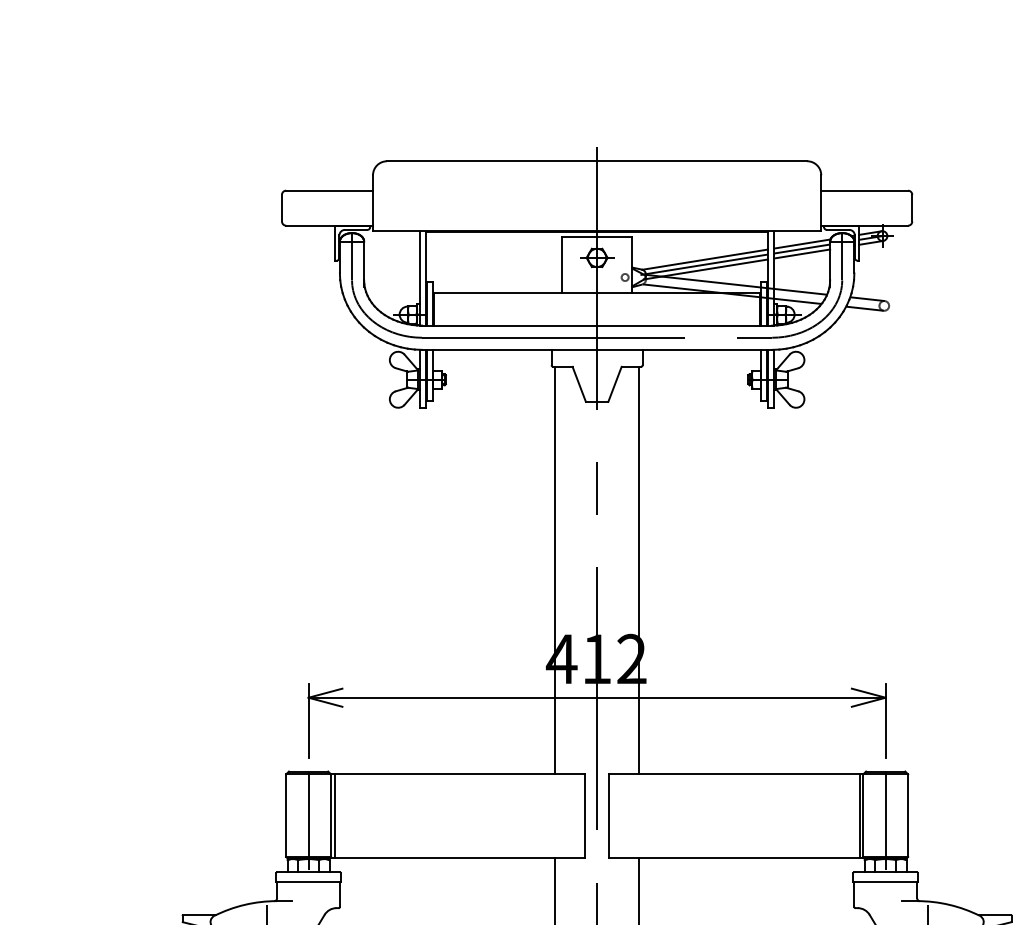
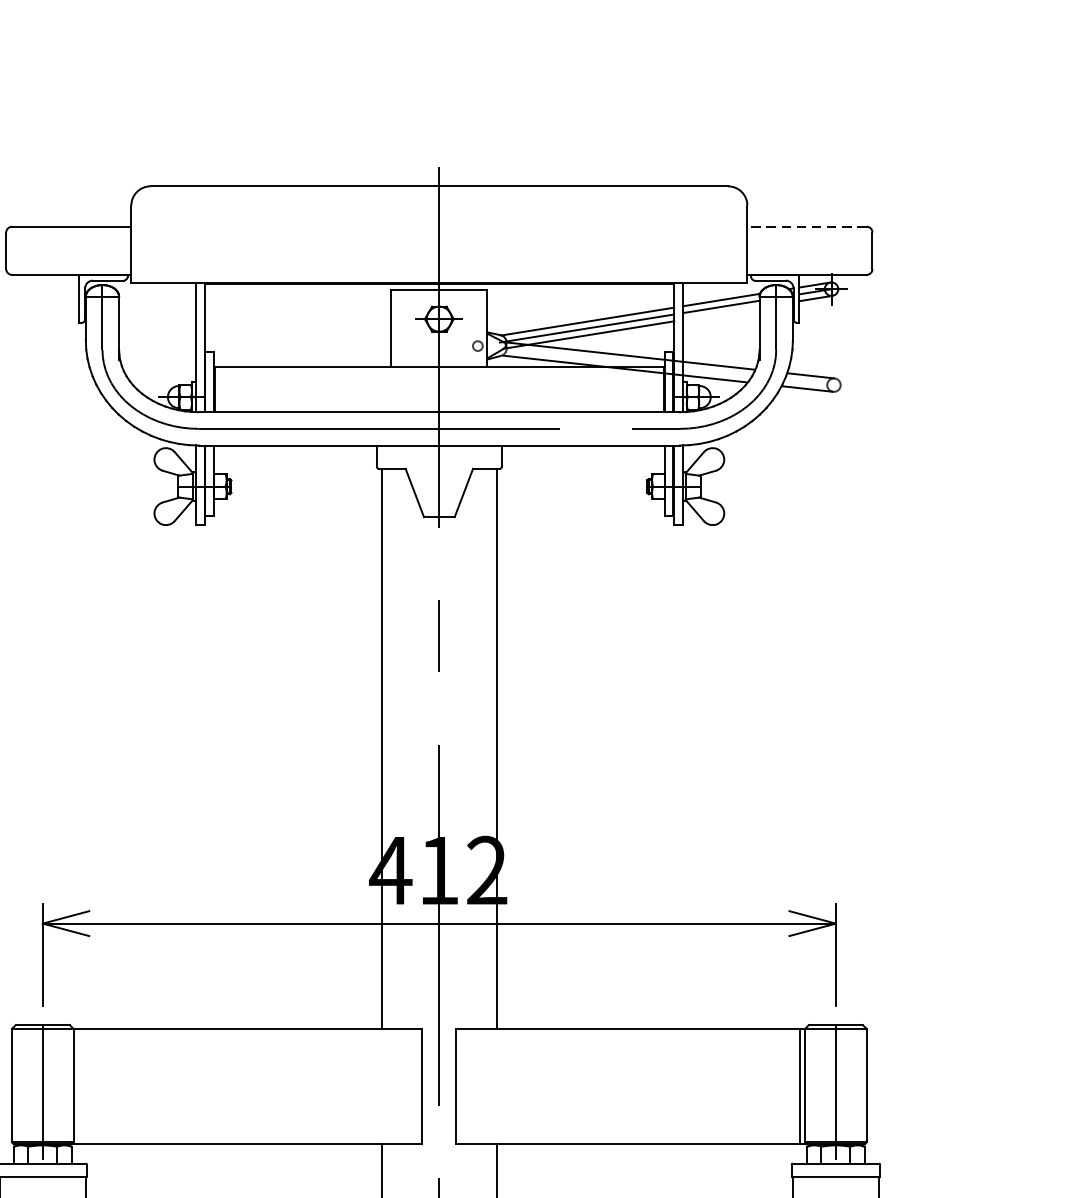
line: (864, 190) -> (806, 226), solid -> dashed
line: (802, 253) -> (721, 313), removed
line: (334, 816) -> (78, 1086), removed

